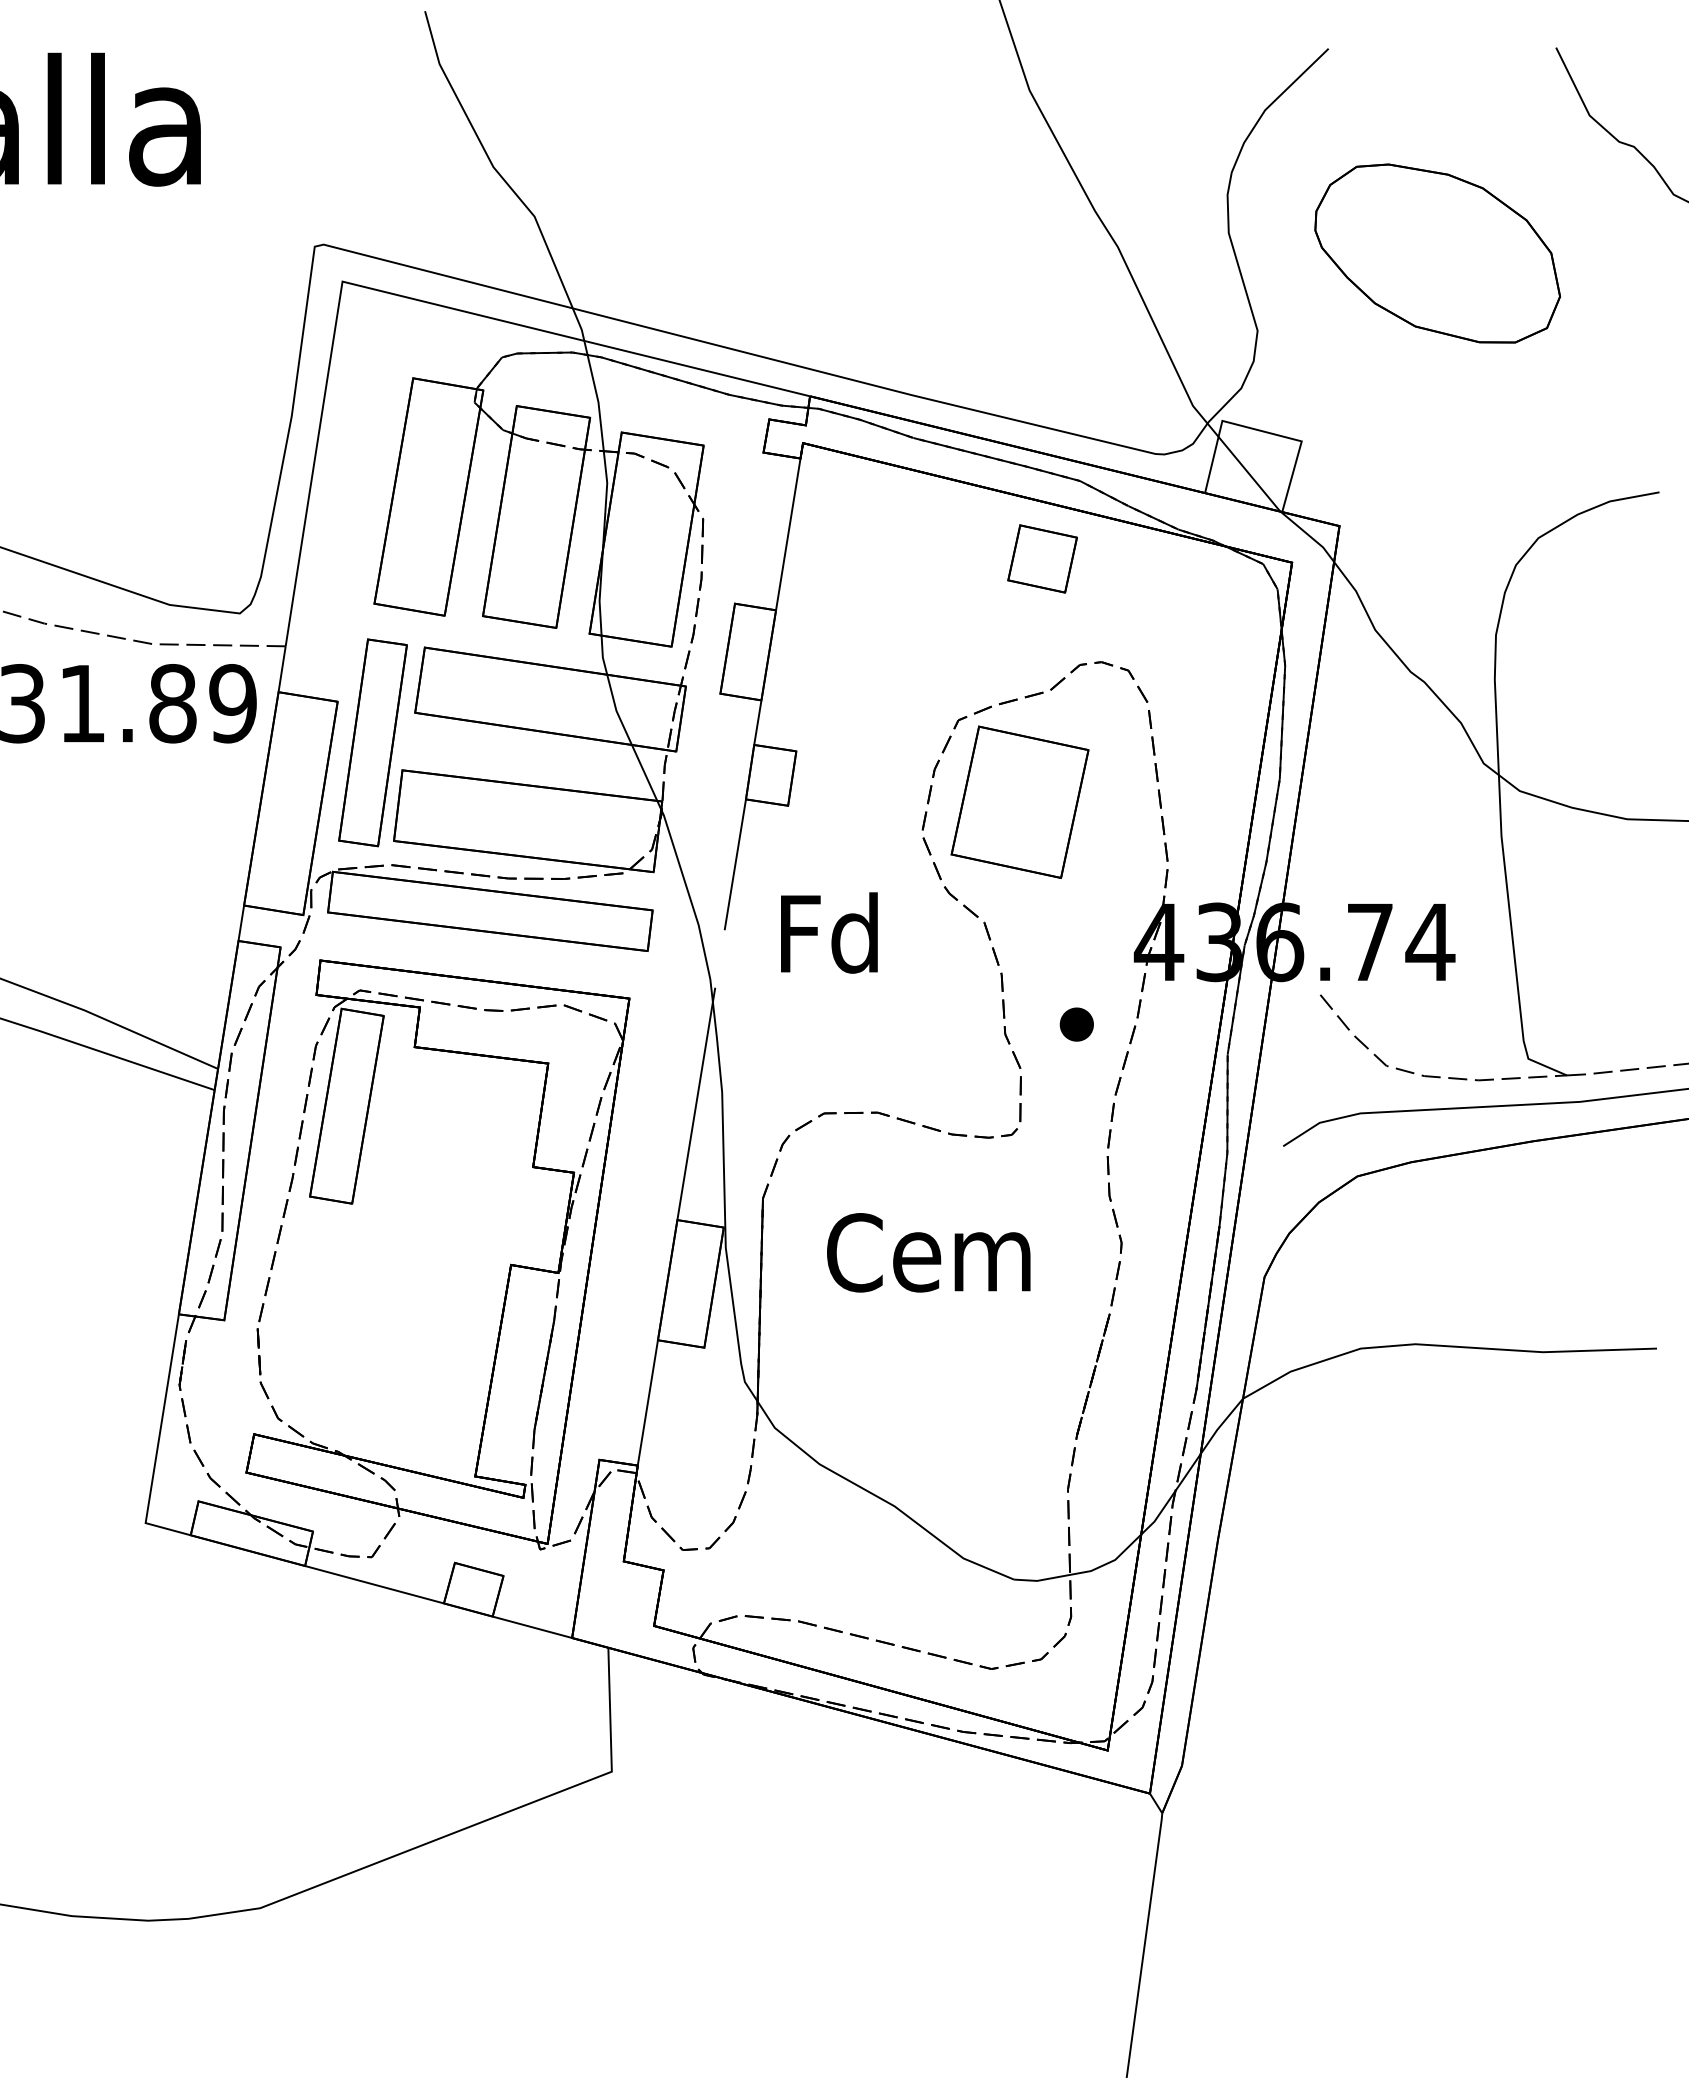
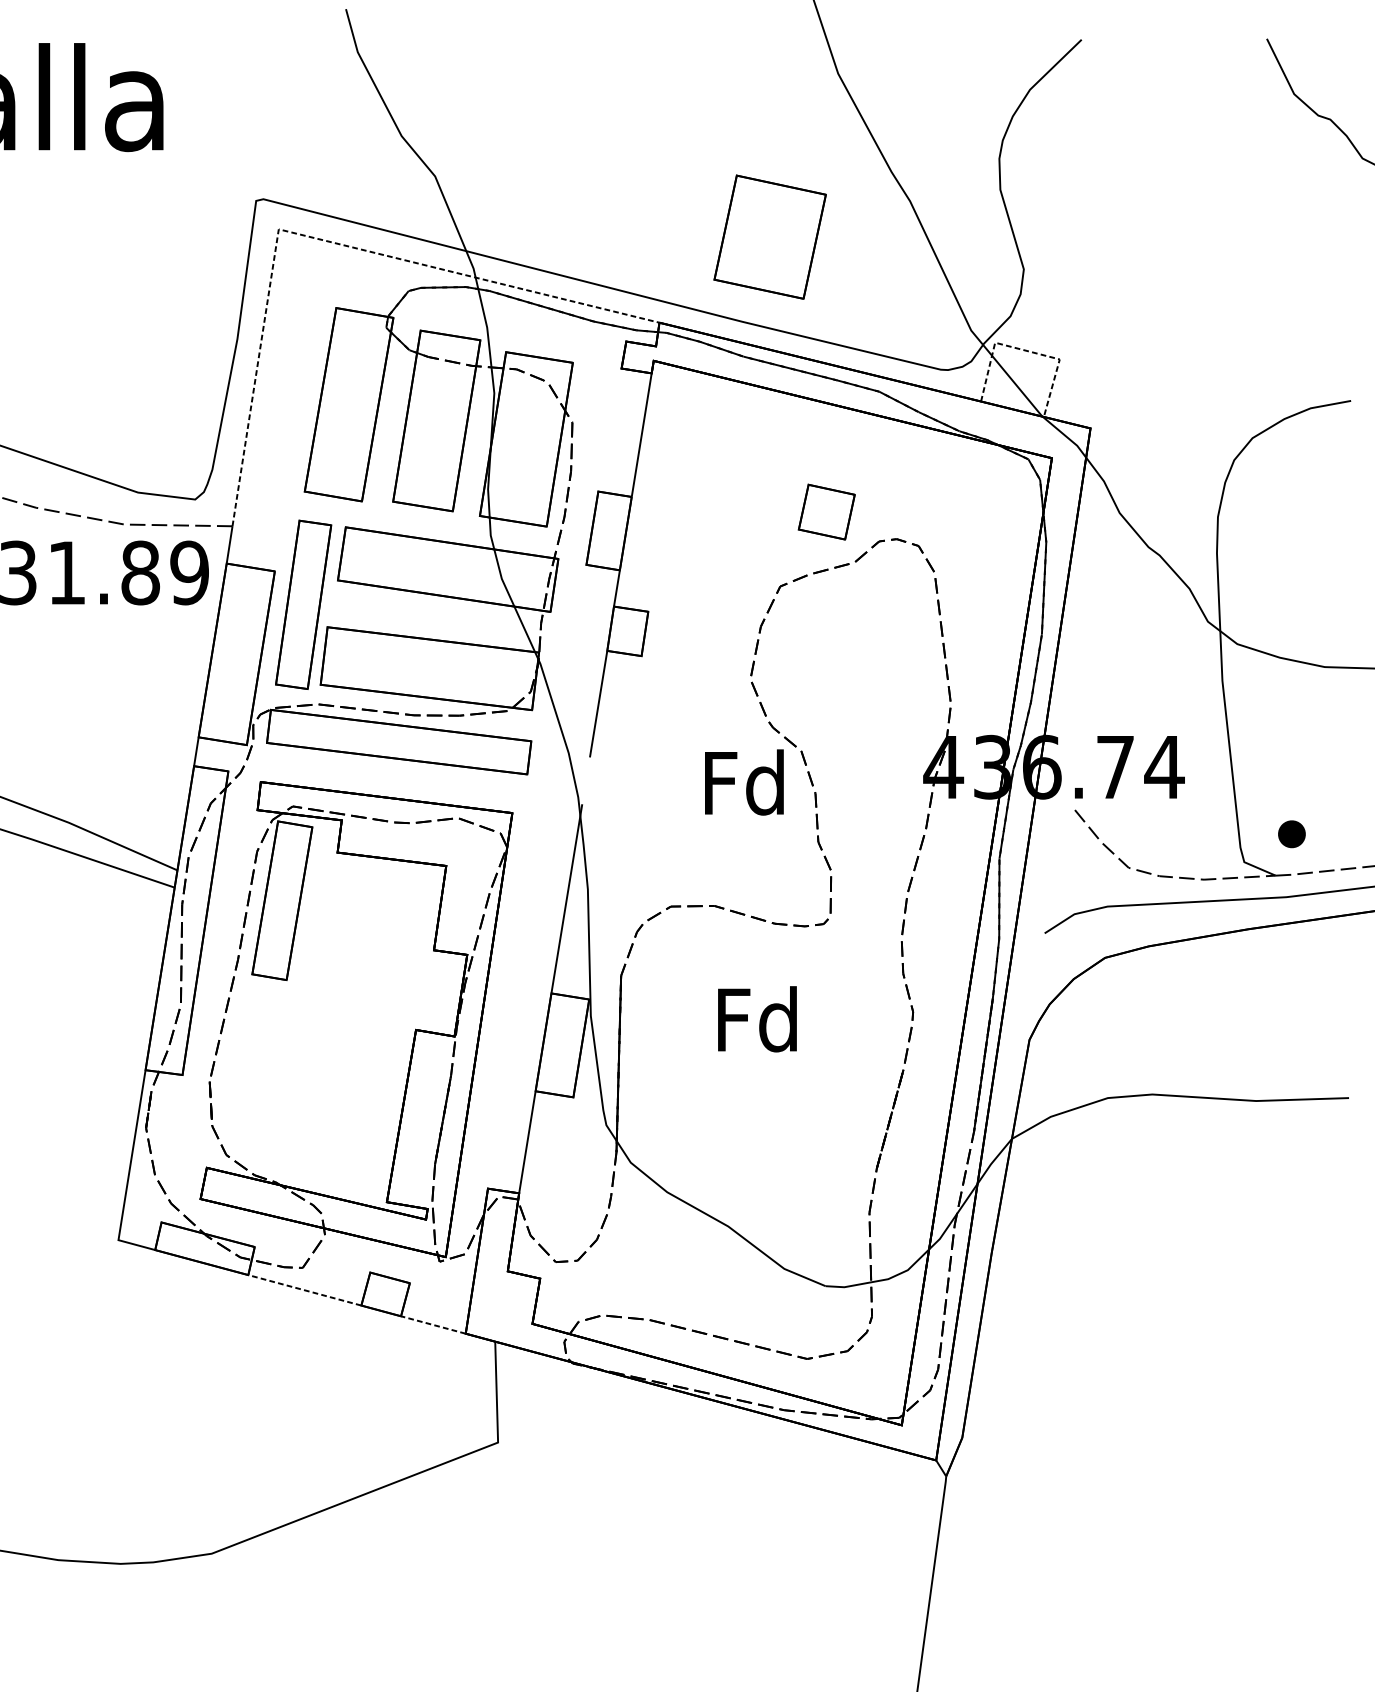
part: (1437, 253) -> (1170, 206), removed
line: (396, 294) -> (322, 239), solid -> dashed
line: (1262, 431) -> (1027, 351), solid -> dashed
part: (1042, 558) -> (826, 511), moved
part: (1019, 801) -> (769, 236), moved
text: (829, 932) -> (744, 782), moved
part: (1076, 1024) -> (1291, 834), moved
text: (928, 1251) -> (755, 1019), Cem -> Fd
line: (374, 1584) -> (304, 1290), solid -> dashed
line: (531, 1627) -> (432, 1325), solid -> dashed

